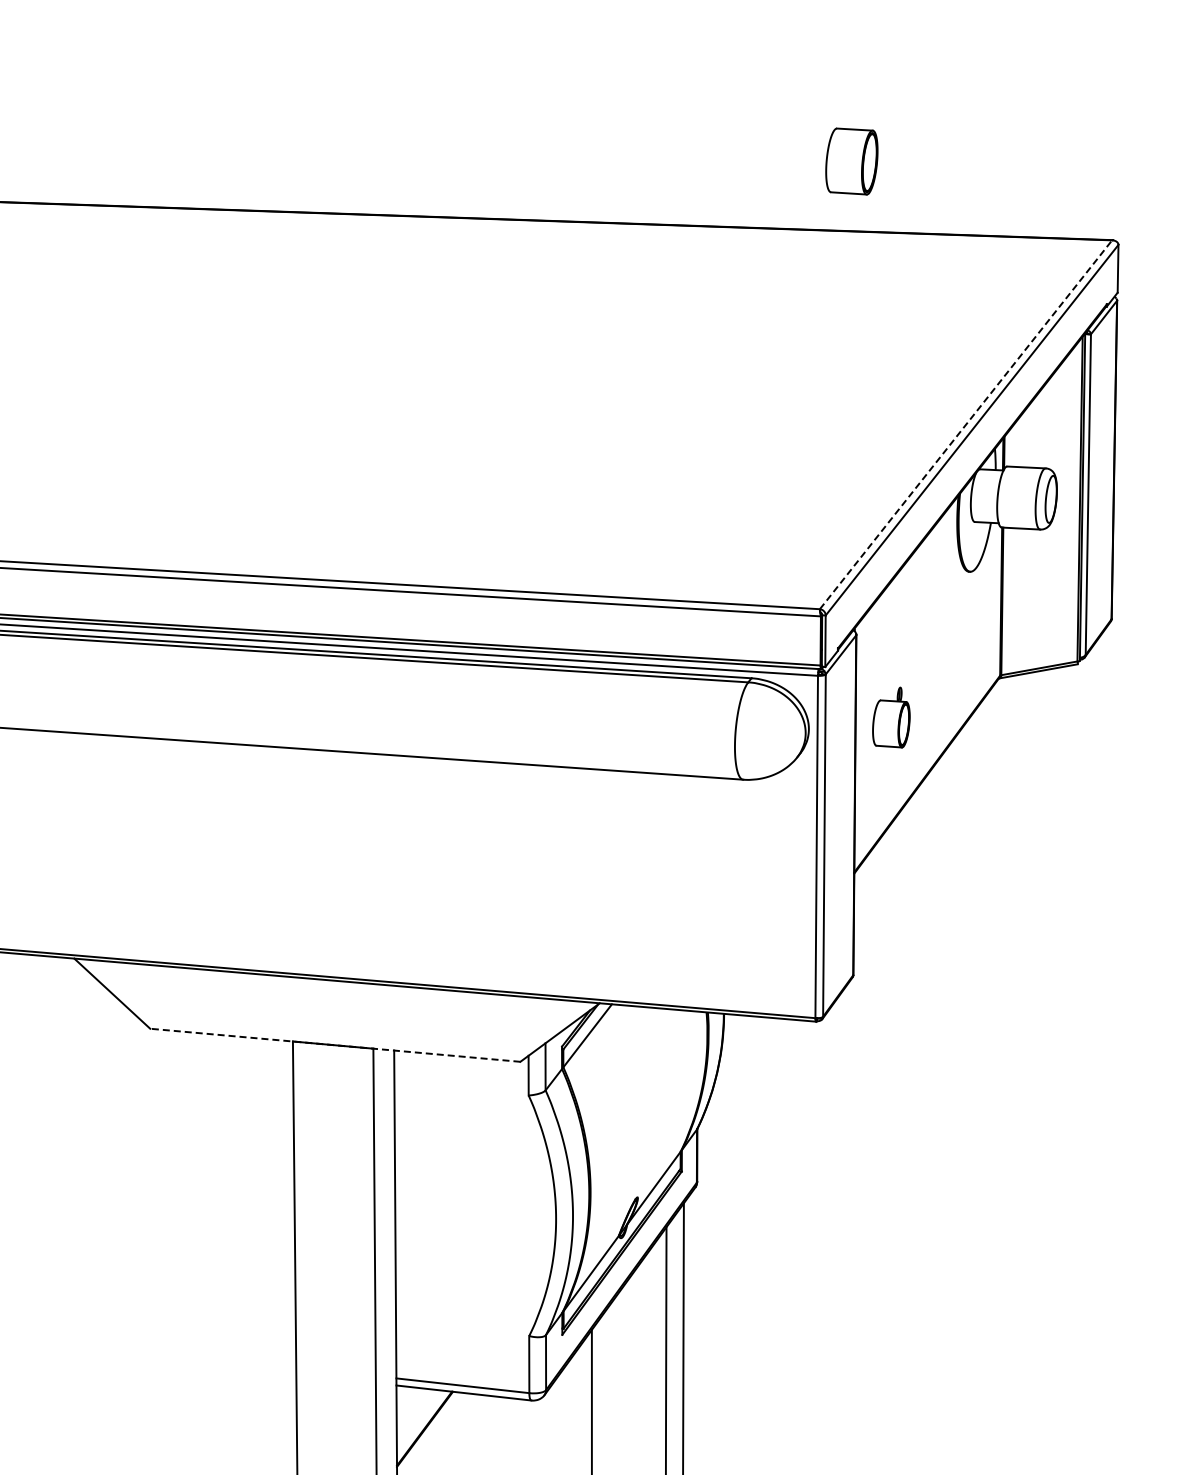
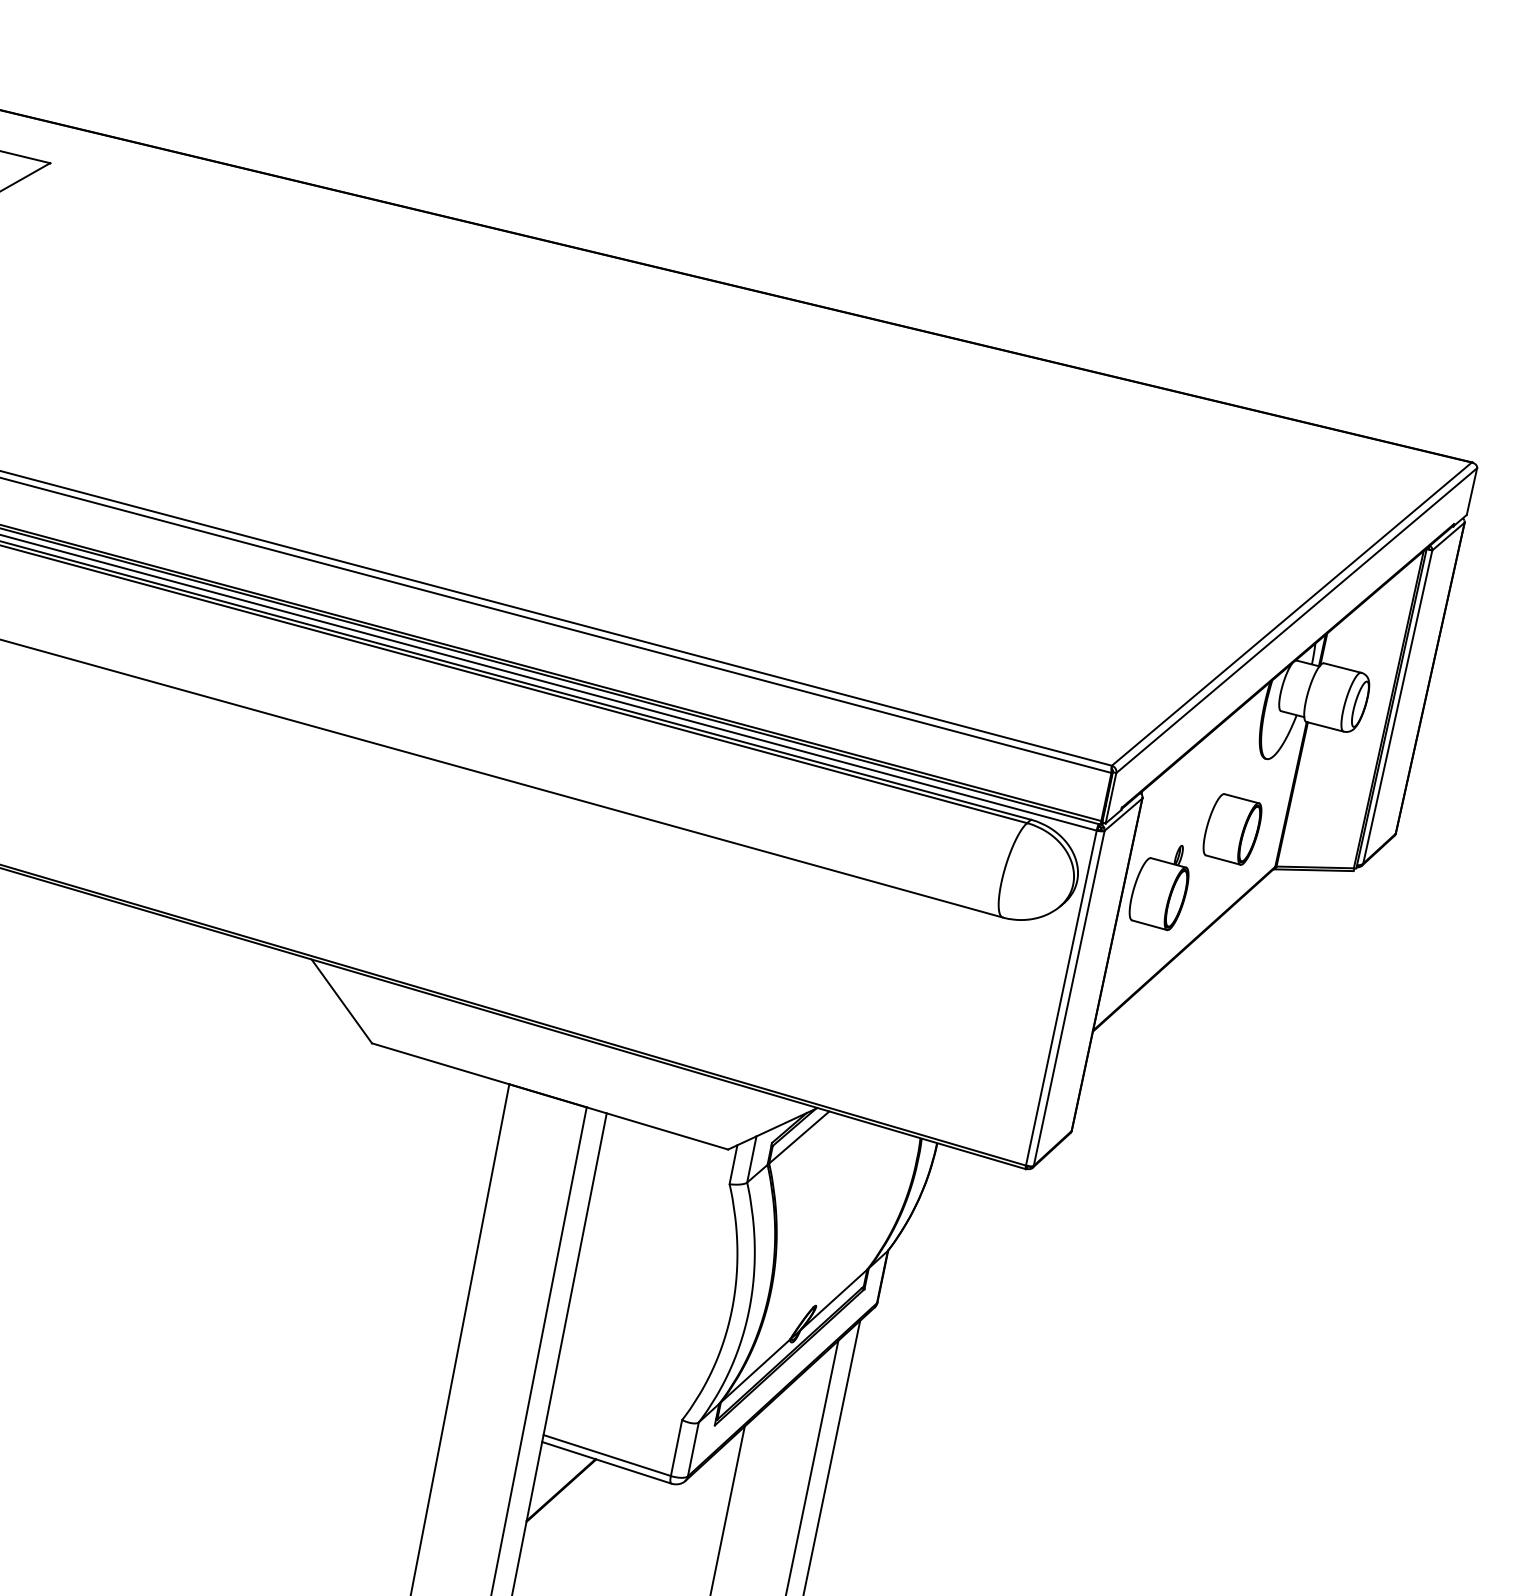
part: (851, 161) -> (1232, 829), moved
line: (966, 424) -> (1292, 613), dashed -> solid
part: (890, 720) -> (1158, 888), size x1.43
line: (335, 1045) -> (550, 1096), dashed -> solid

